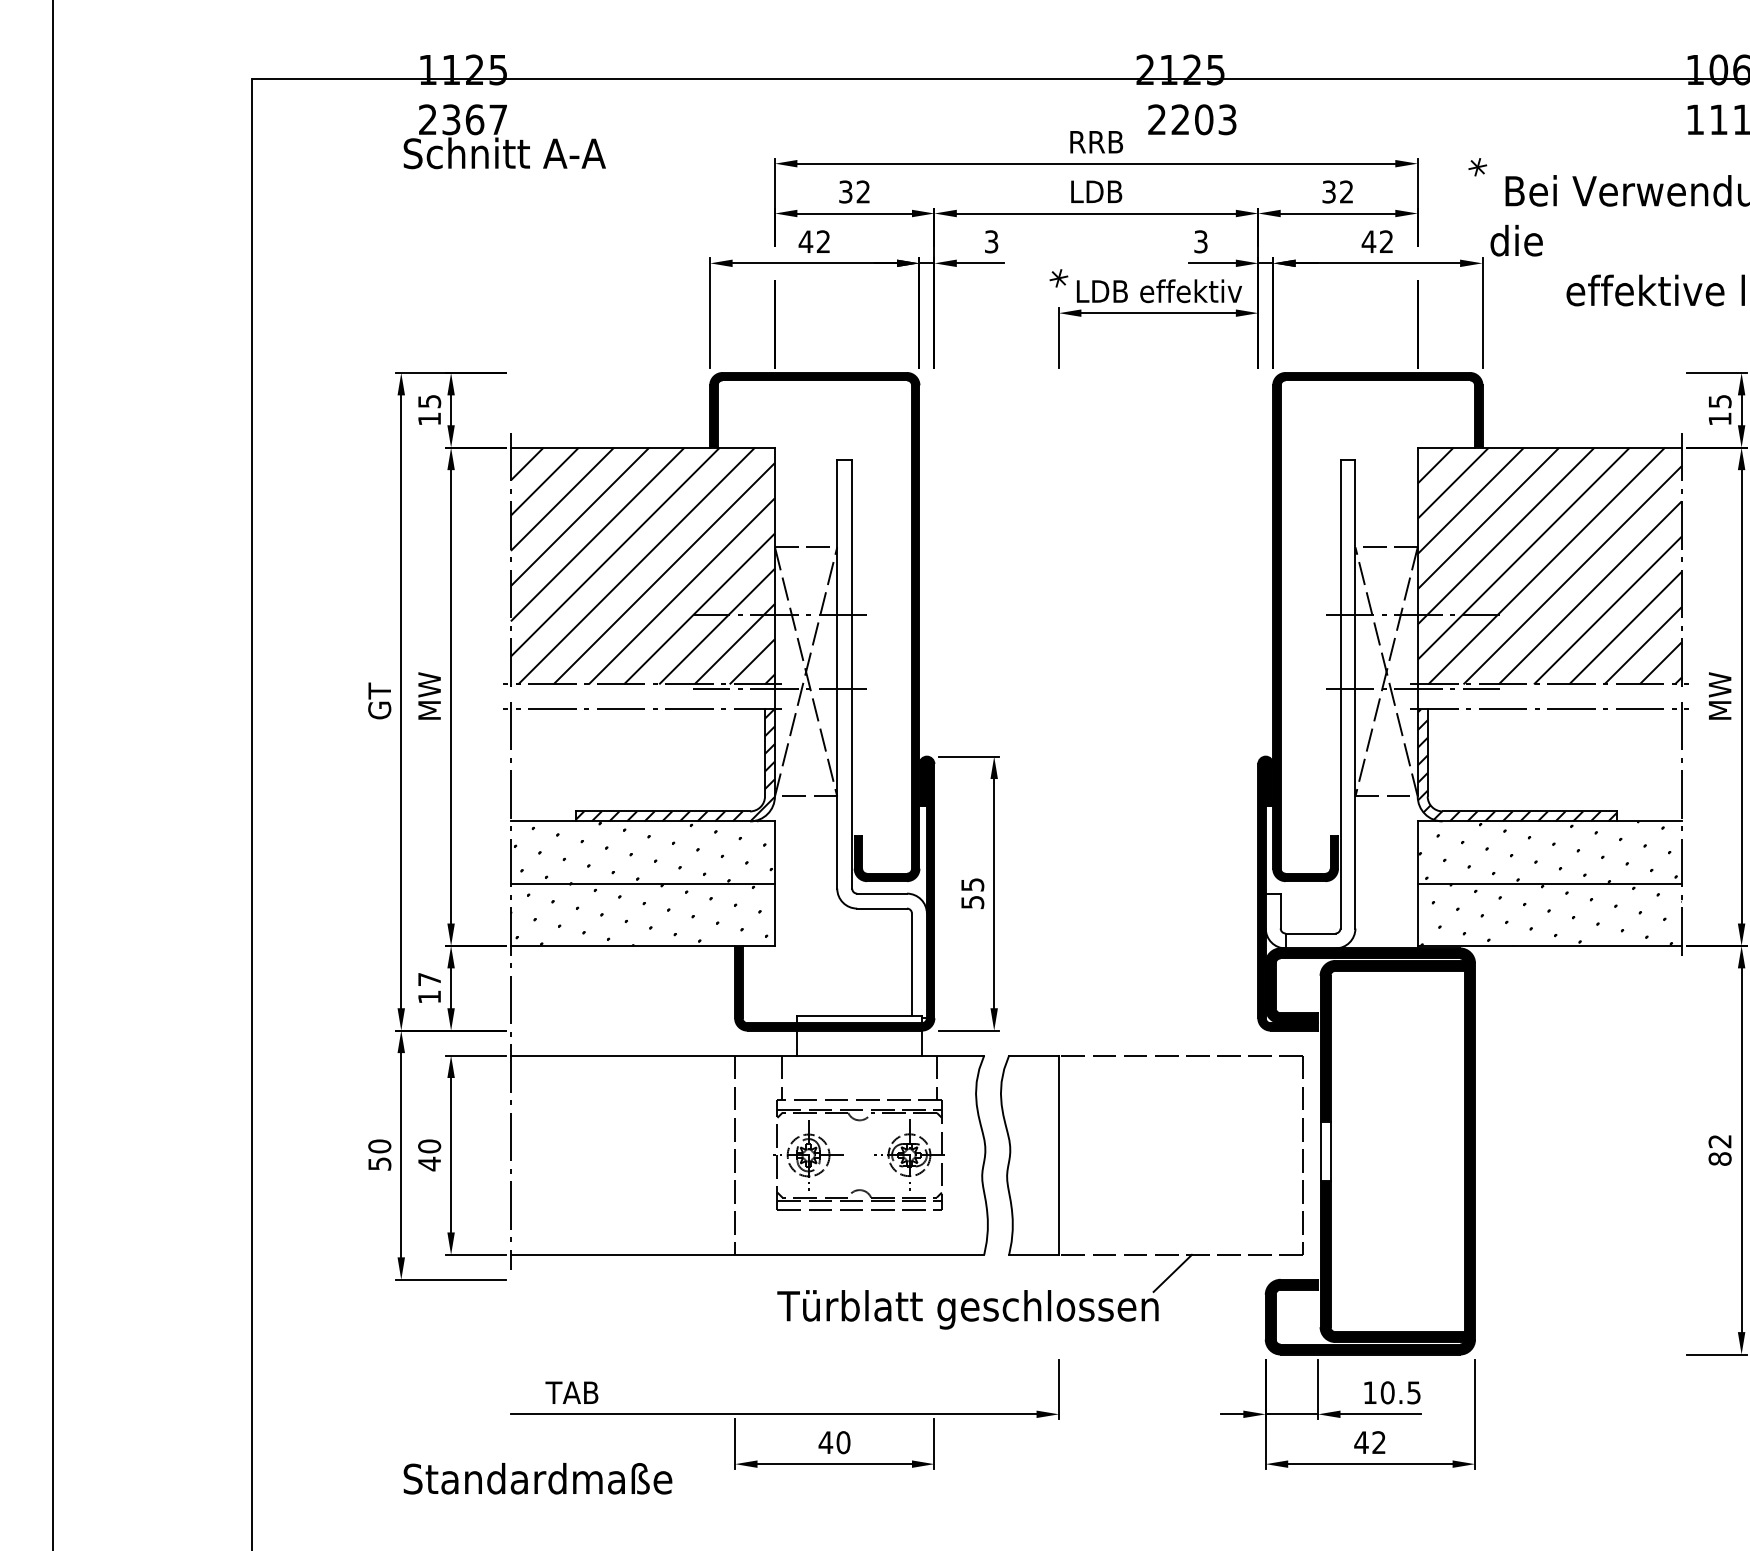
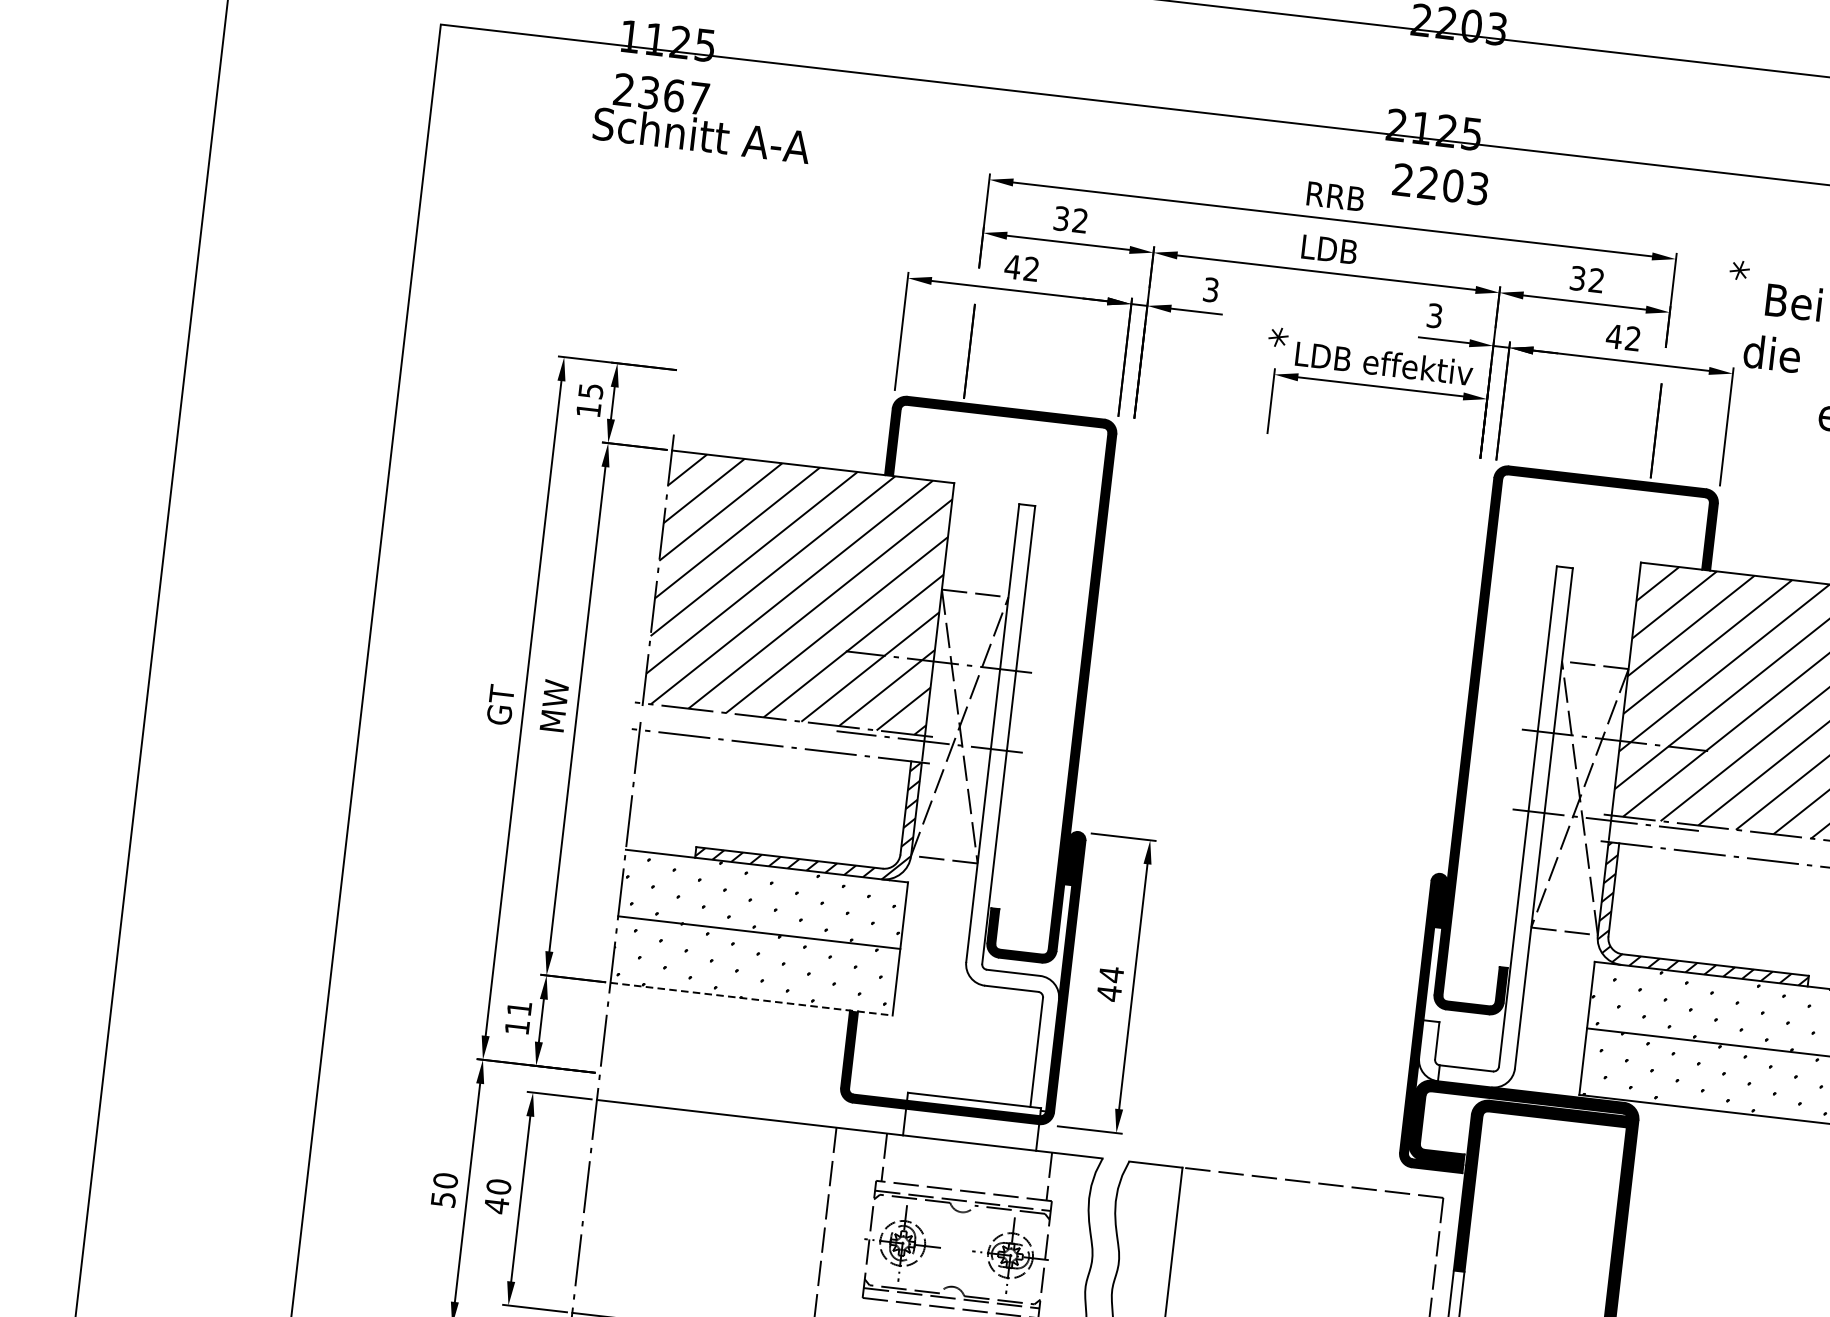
text: (972, 893) -> (1110, 983), 55 -> 44
line: (643, 945) -> (752, 998), solid -> dashed
text: (429, 979) -> (519, 1008), 17 -> 11

